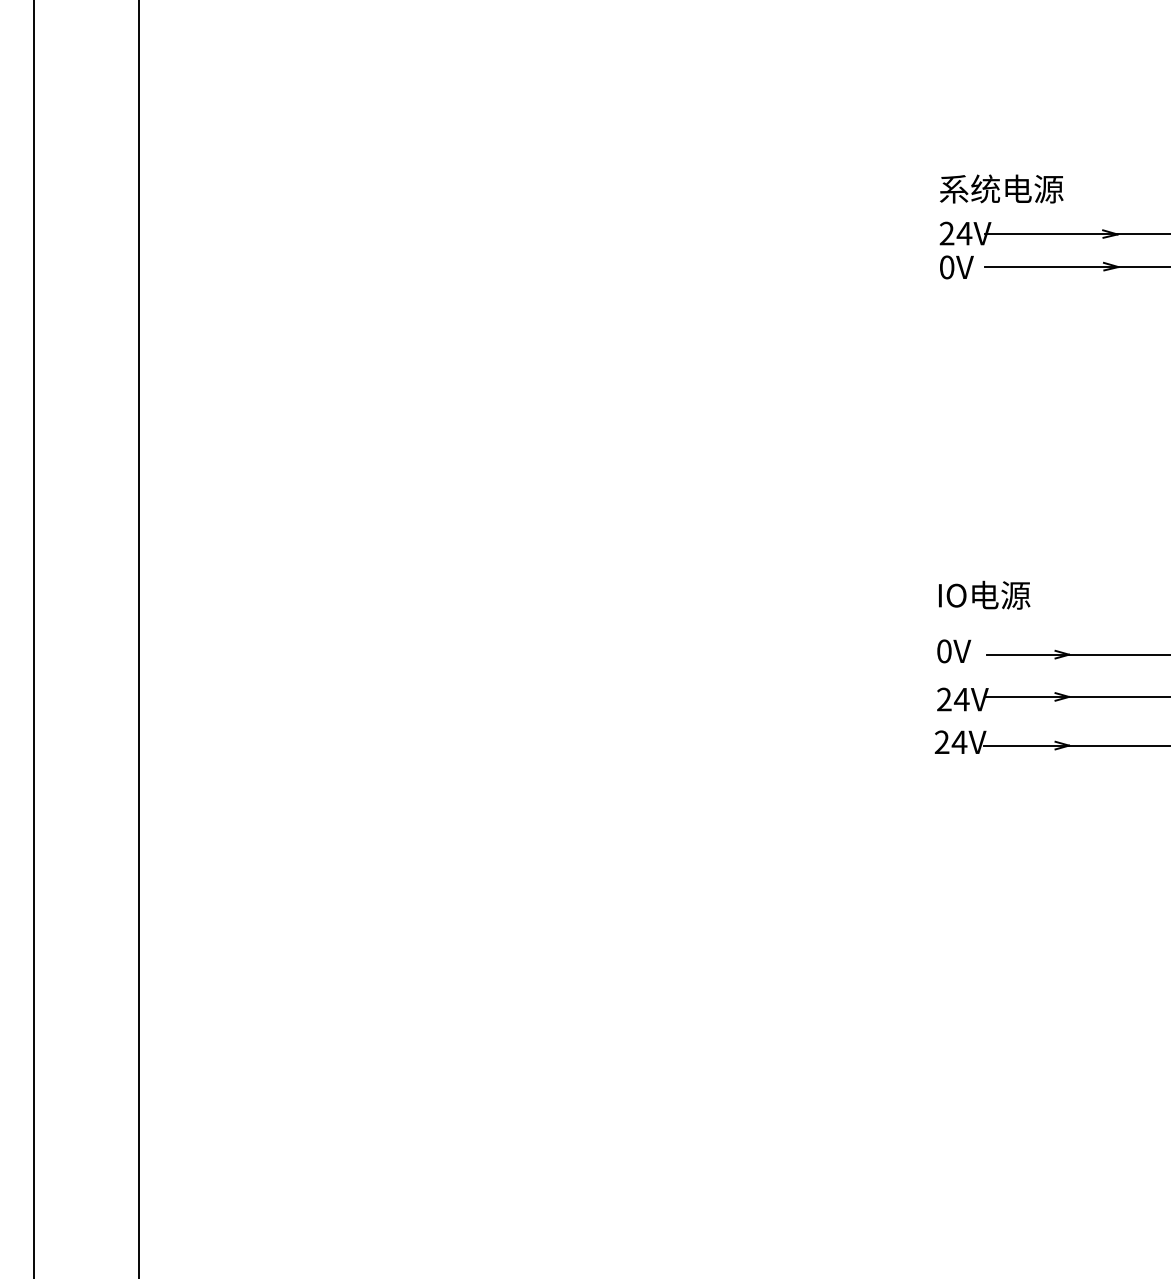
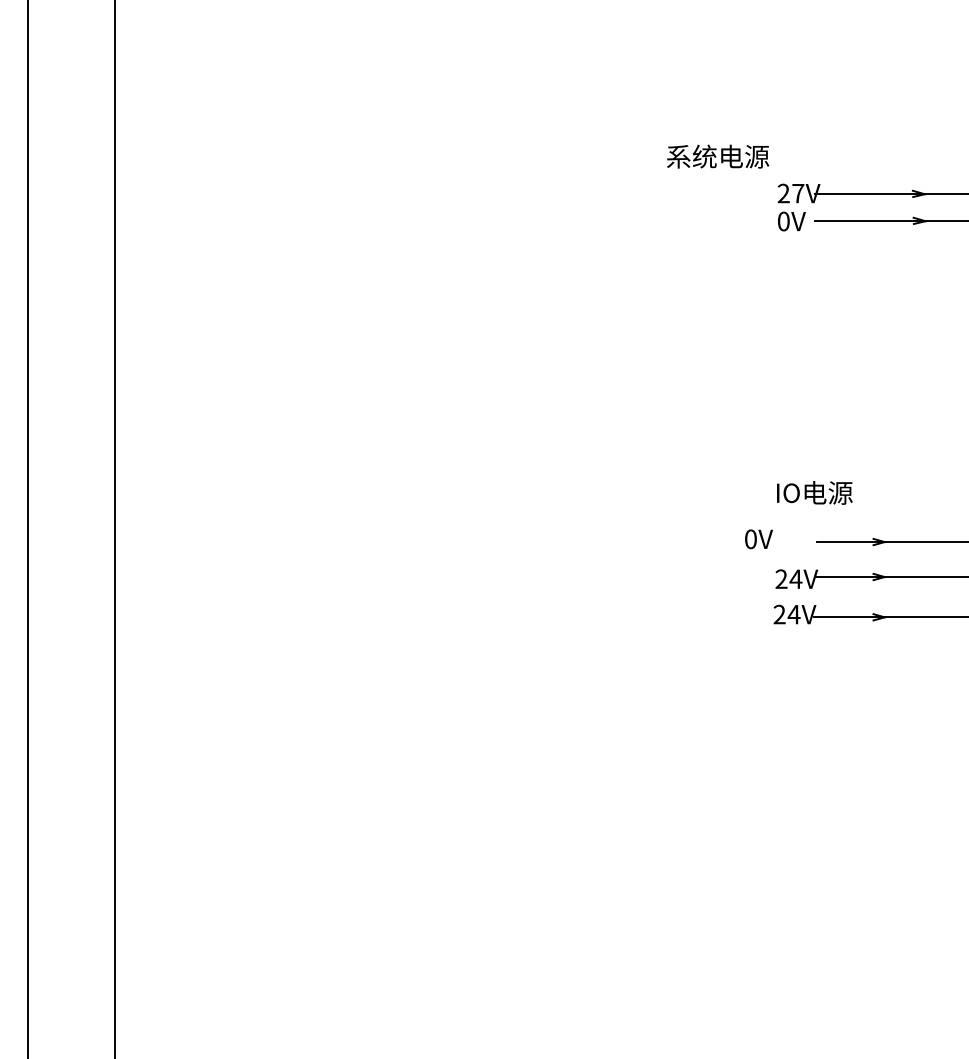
text: (1001, 188) -> (717, 156), moved
text: (964, 233) -> (798, 193), 24V -> 27V
text: (954, 651) -> (759, 539), moved

